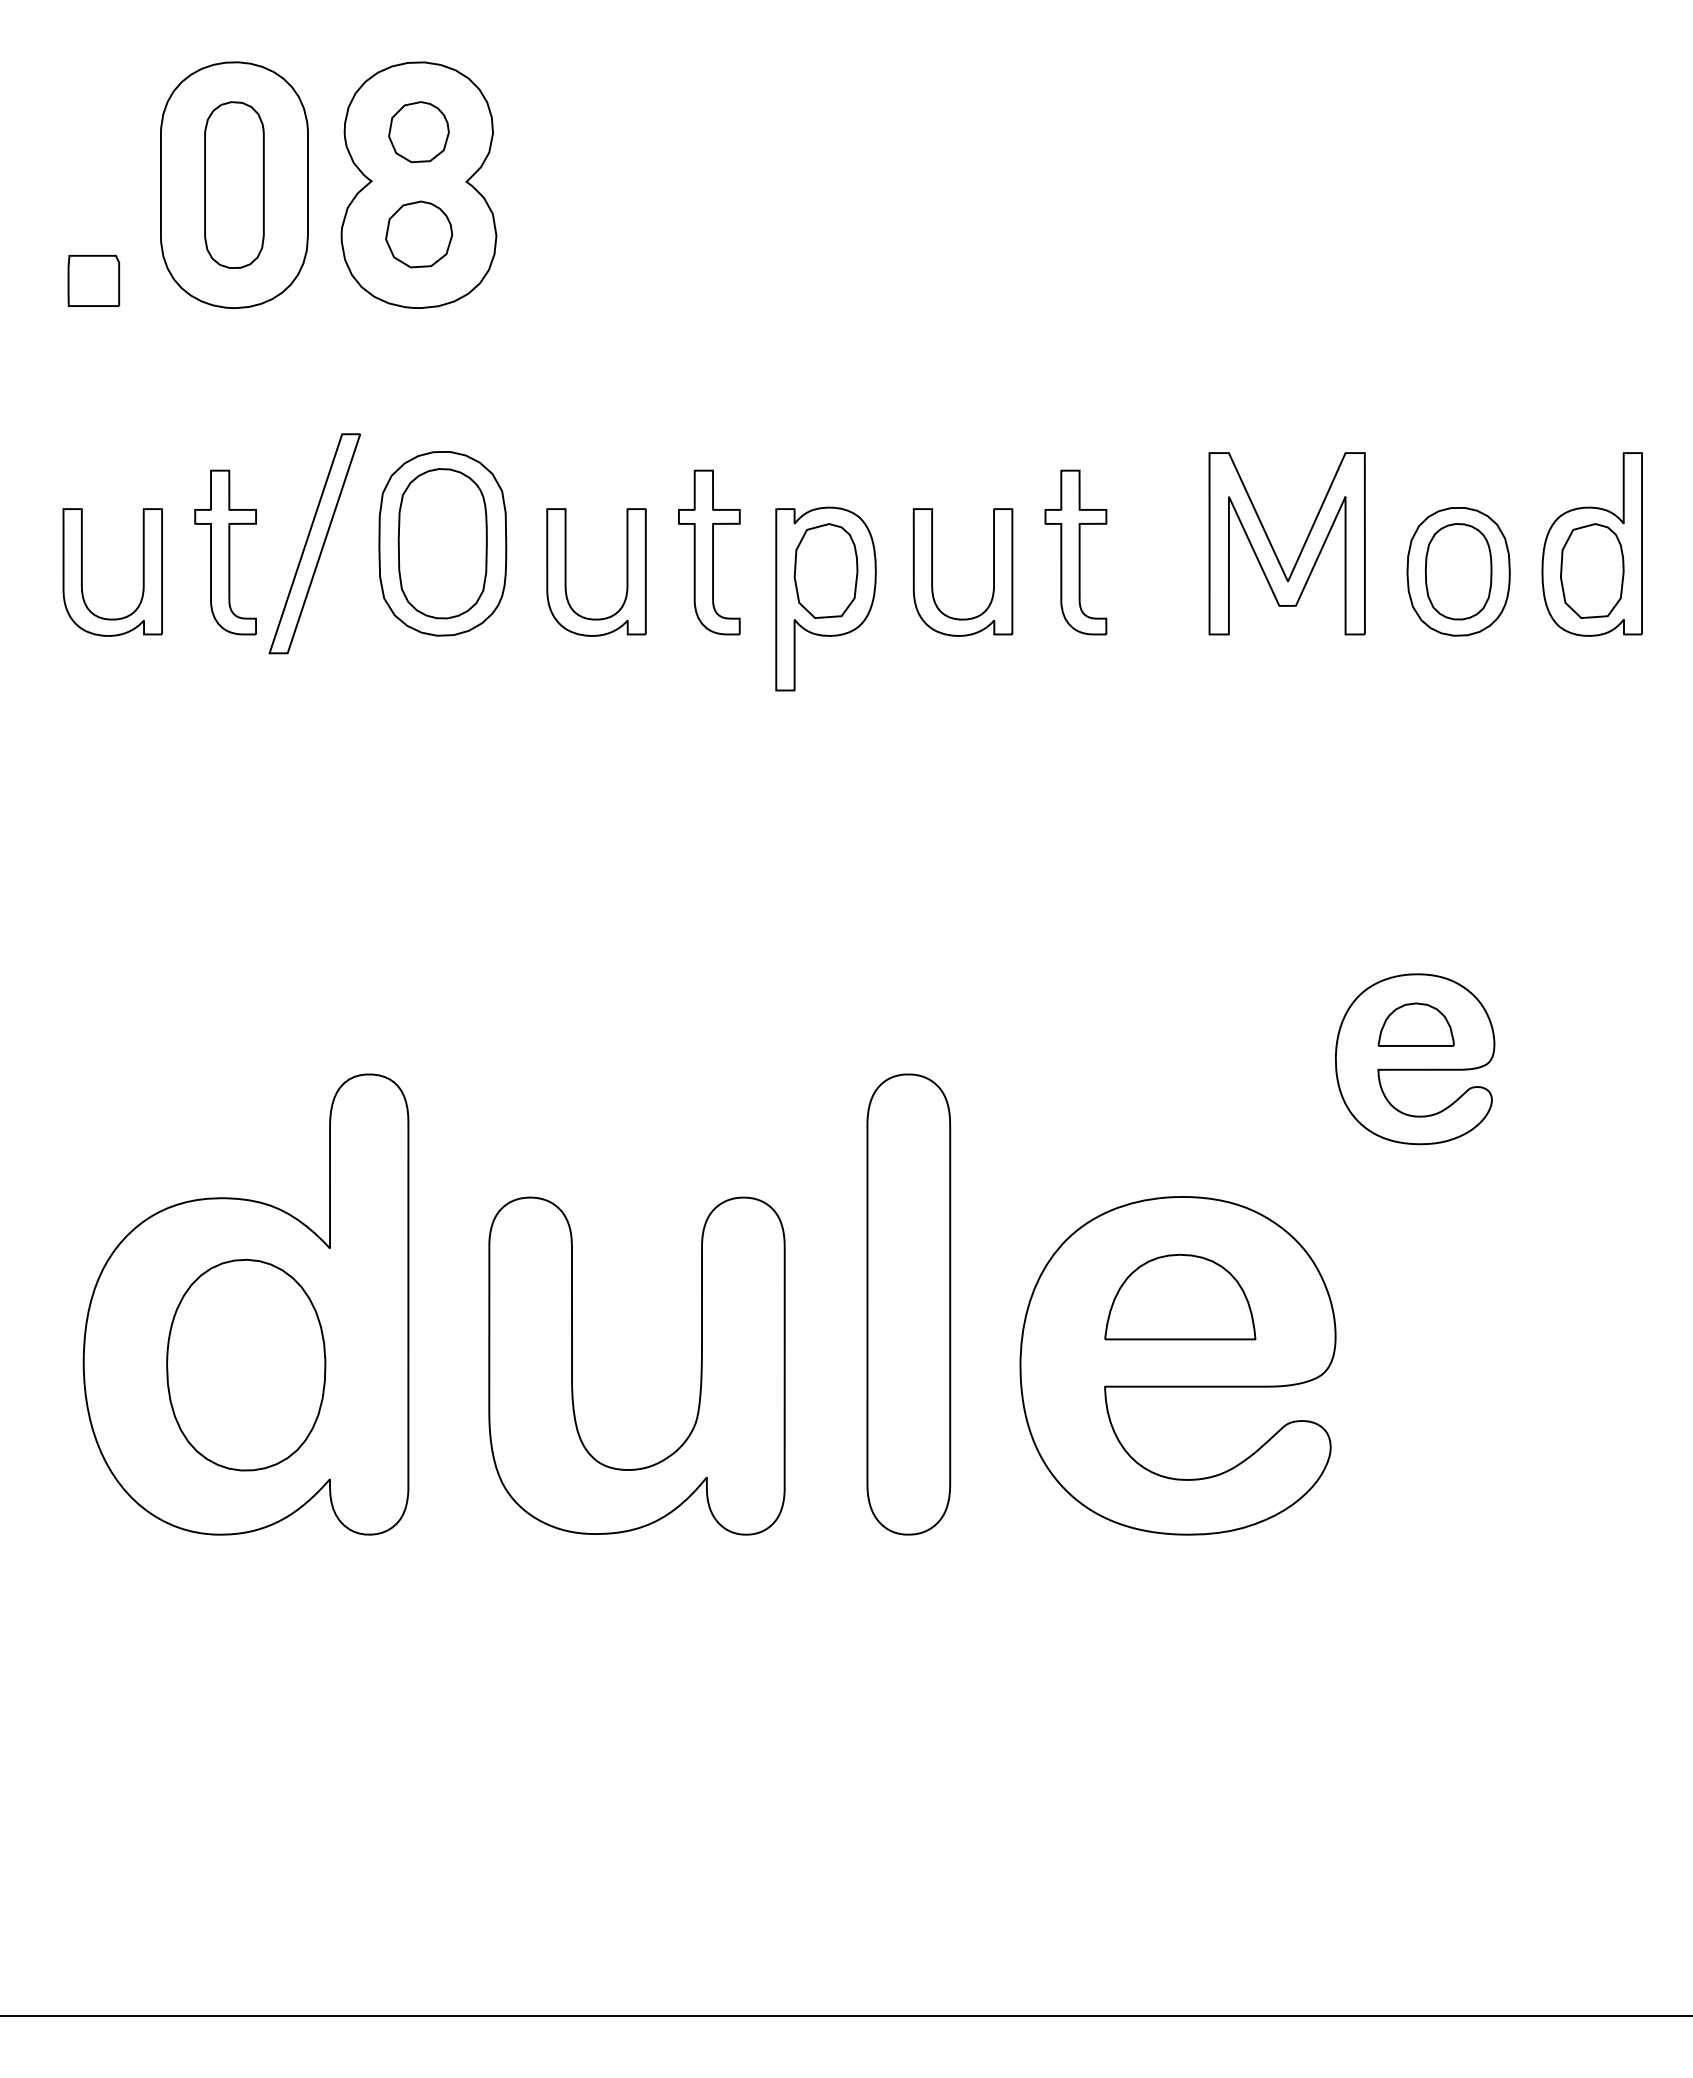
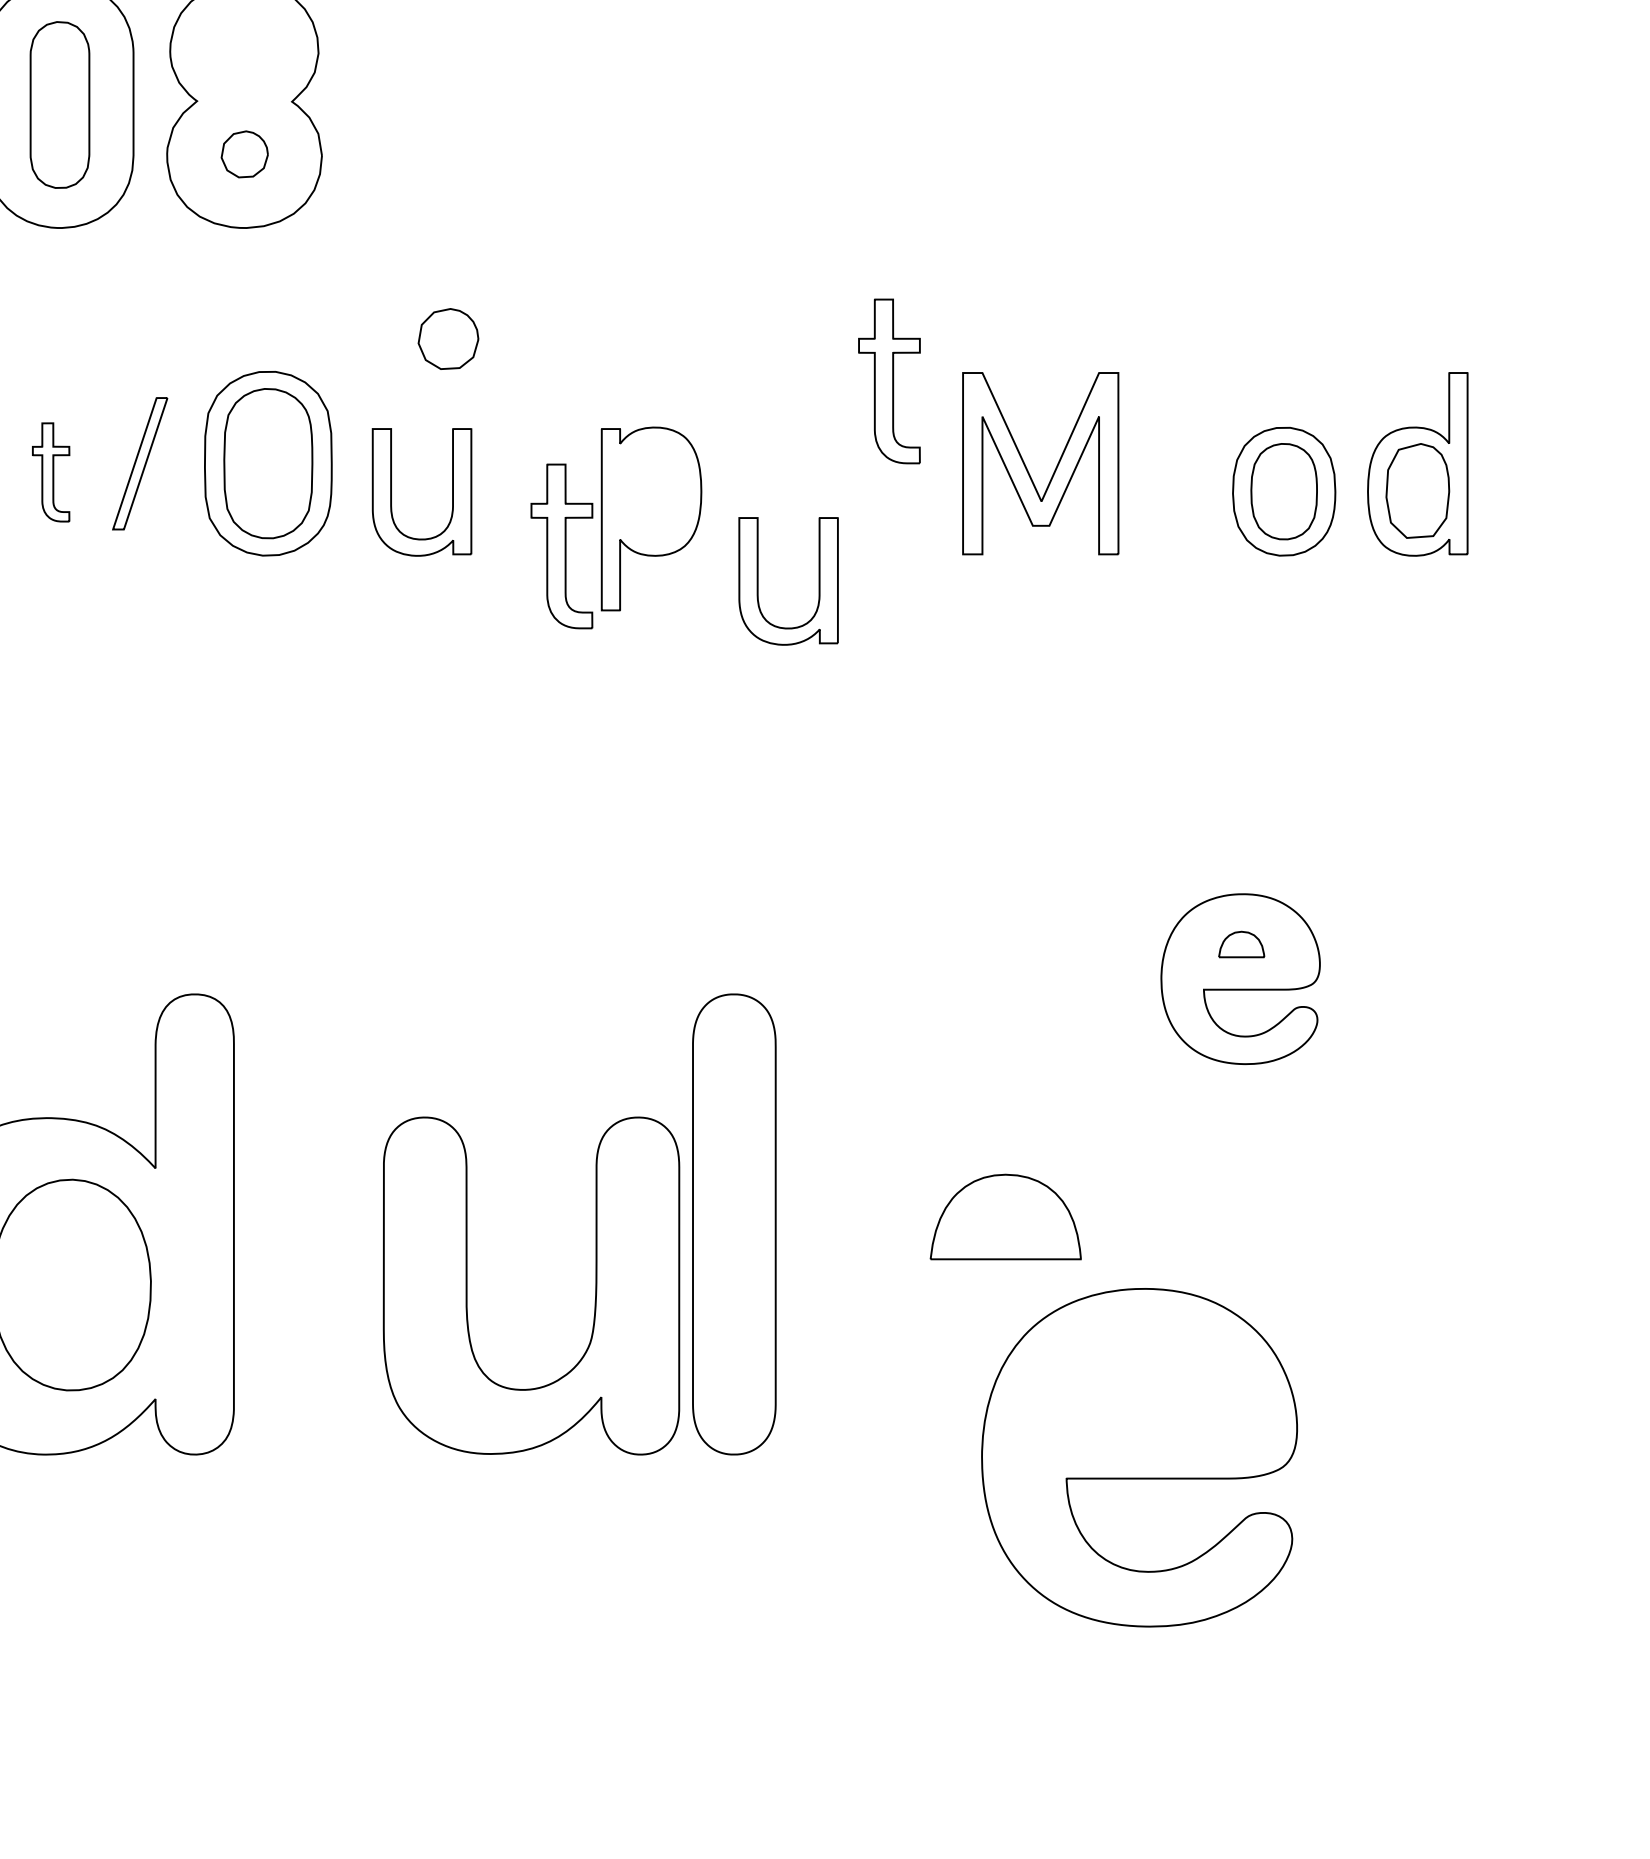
part: (418, 132) -> (448, 339), moved
part: (419, 234) -> (245, 154), size x0.7
part: (314, 543) -> (140, 463), size x0.6
part: (1274, 549) -> (1028, 469), moved
part: (225, 552) -> (51, 472), size x0.6
part: (709, 552) -> (562, 546), moved
part: (1075, 552) -> (889, 381), moved
part: (825, 570) -> (651, 490), removed
part: (932, 572) -> (758, 581), moved
part: (1415, 1024) -> (1241, 944), size x0.6
part: (572, 1365) -> (467, 1285), moved
part: (1177, 1365) -> (1139, 1457), moved

